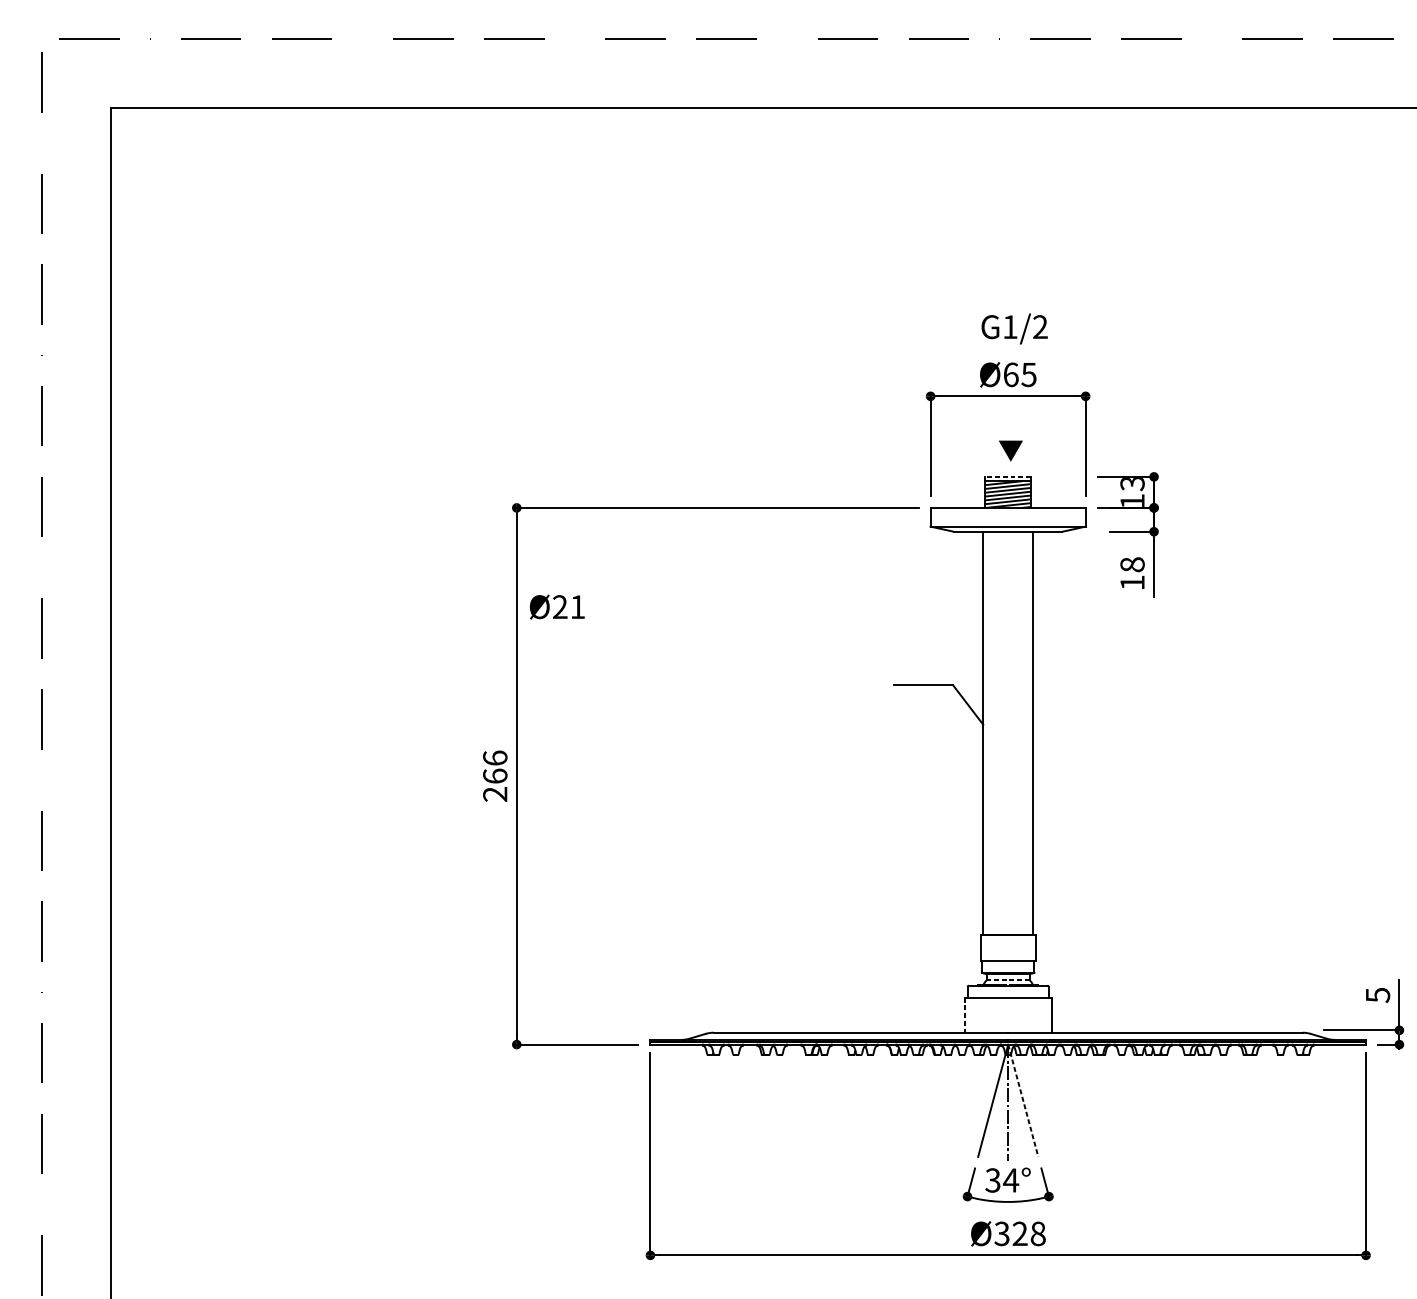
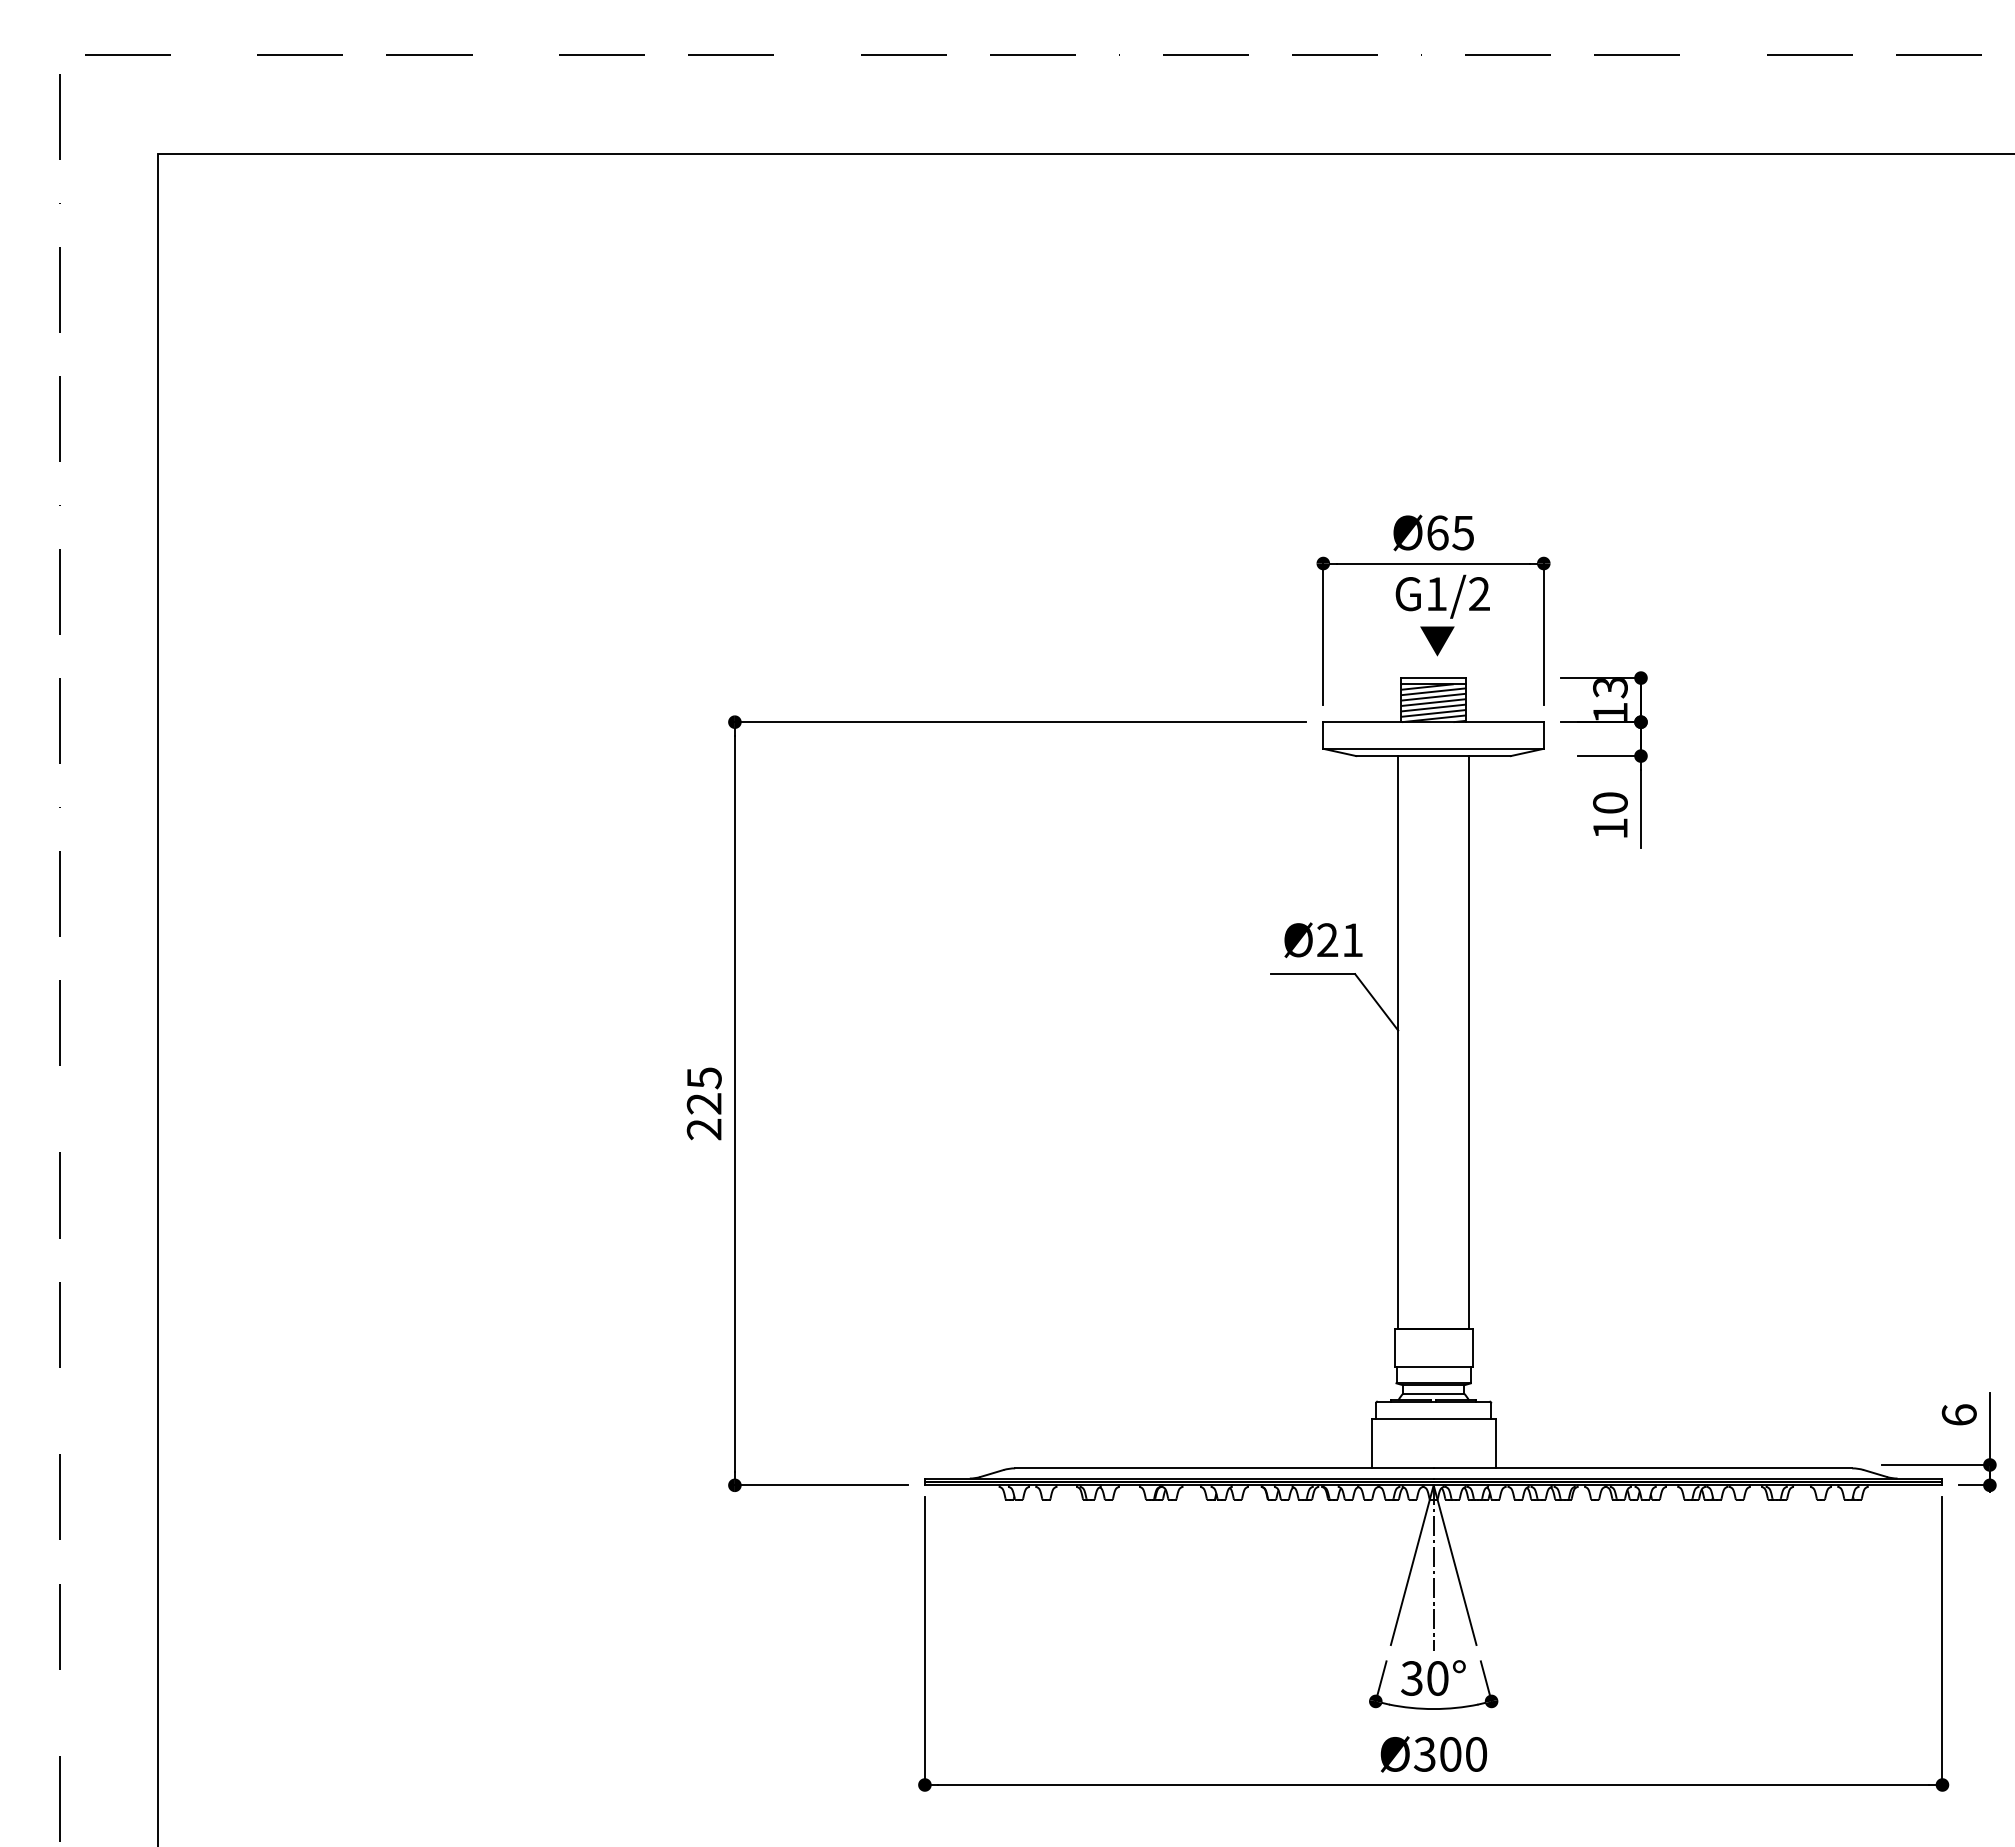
text: (1014, 328) -> (1442, 596), moved
line: (1008, 477) -> (1433, 678), dashed -> solid
text: (1132, 564) -> (1610, 802), 18 -> 10
text: (557, 607) -> (1323, 940), moved
text: (494, 766) -> (703, 1090), 266 -> 225
line: (1008, 980) -> (1433, 1393), dashed -> solid
text: (1377, 995) -> (1958, 1415), 5 -> 6
line: (964, 1015) -> (1371, 1443), dashed -> solid
line: (1023, 1101) -> (1455, 1565), dashed -> solid
text: (1010, 1180) -> (1437, 1678), 34° -> 30°
text: (1029, 1233) -> (1463, 1754), Ø328 -> Ø300

